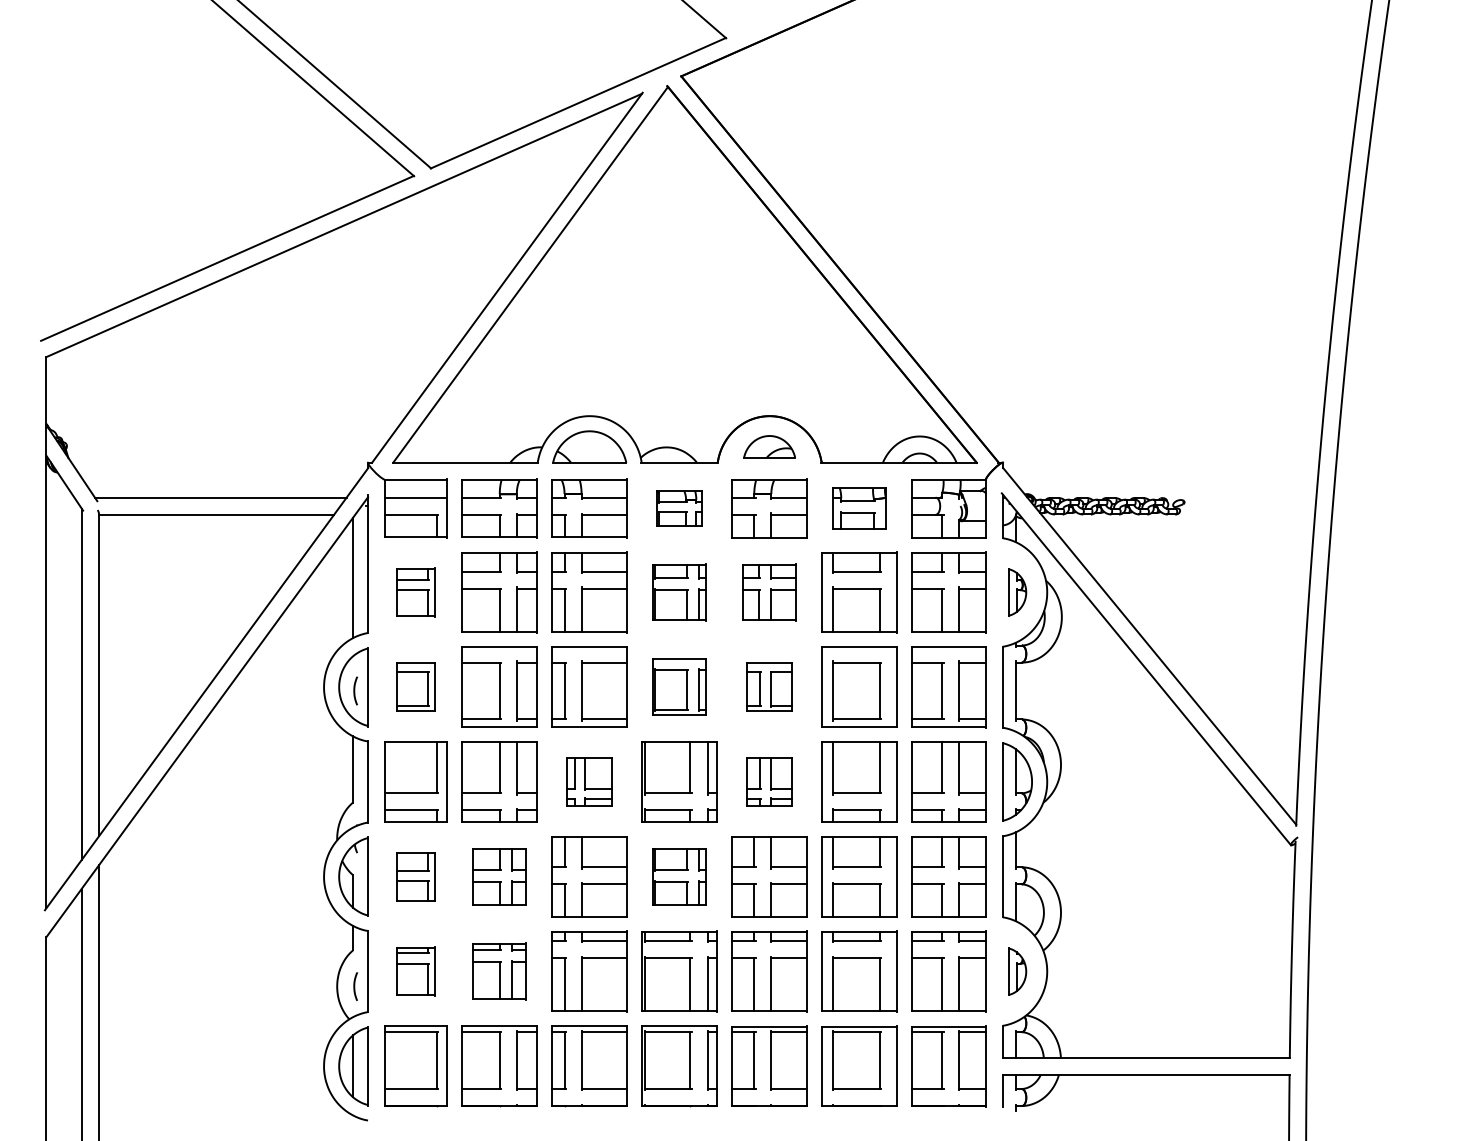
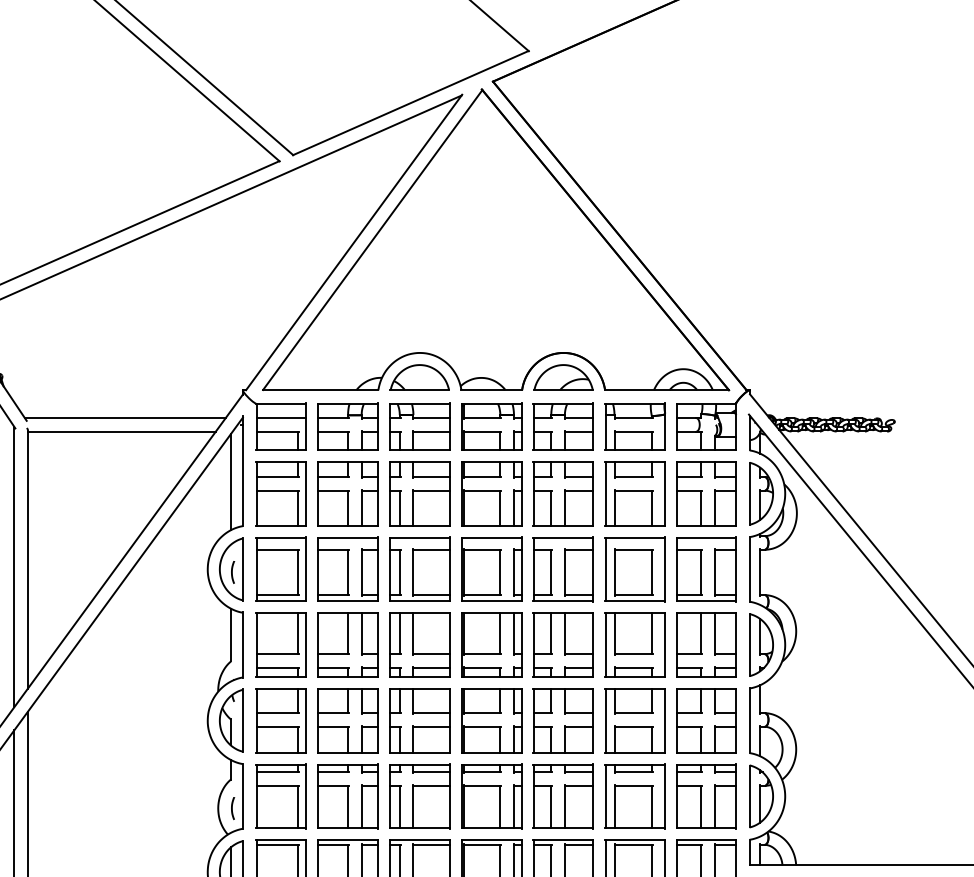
part: (769, 446) -> (563, 377), size x1.43
part: (679, 508) -> (491, 426), size x1.67
part: (859, 508) -> (635, 426), size x1.43
part: (415, 592) -> (280, 493), size x1.67
part: (679, 592) -> (491, 493), size x1.43
part: (769, 592) -> (563, 493), size x1.43
part: (1017, 592) -> (761, 493), size x1.67
part: (415, 686) -> (280, 568), size x1.67
part: (679, 686) -> (491, 568), size x1.43
part: (769, 686) -> (563, 568), size x1.67
part: (589, 781) -> (419, 644), size x1.67
part: (769, 781) -> (563, 644), size x1.67
part: (415, 876) -> (280, 720), size x1.67
part: (499, 876) -> (347, 720), size x1.43
part: (679, 876) -> (491, 720), size x1.43
part: (415, 971) -> (280, 796), size x1.67
part: (499, 971) -> (347, 796), size x1.43
part: (1017, 971) -> (761, 796), size x1.67

